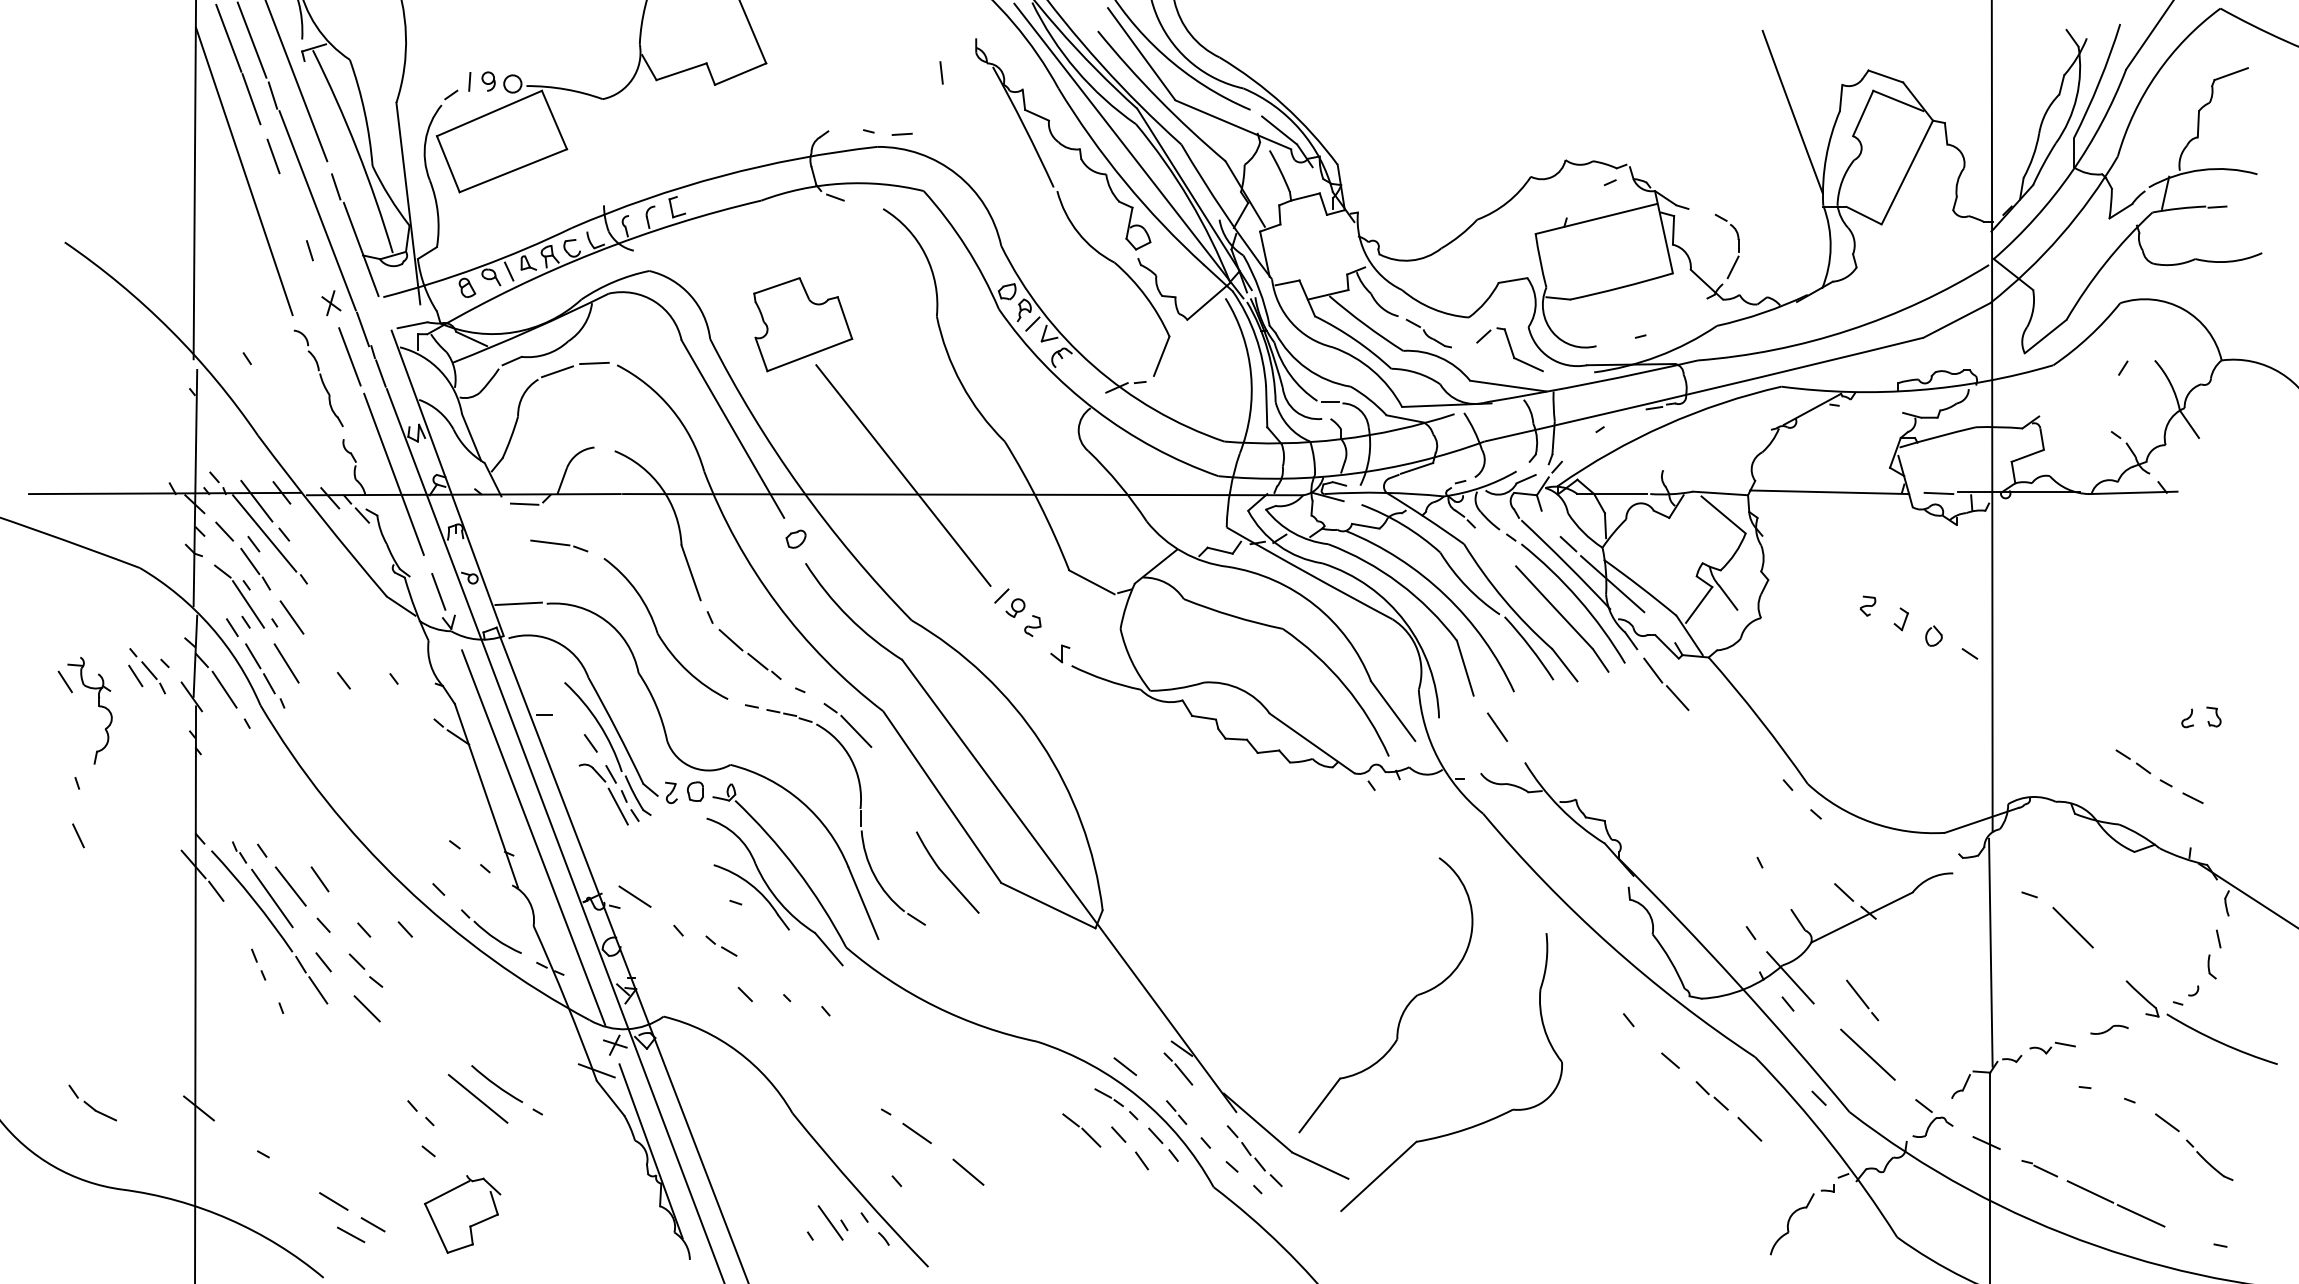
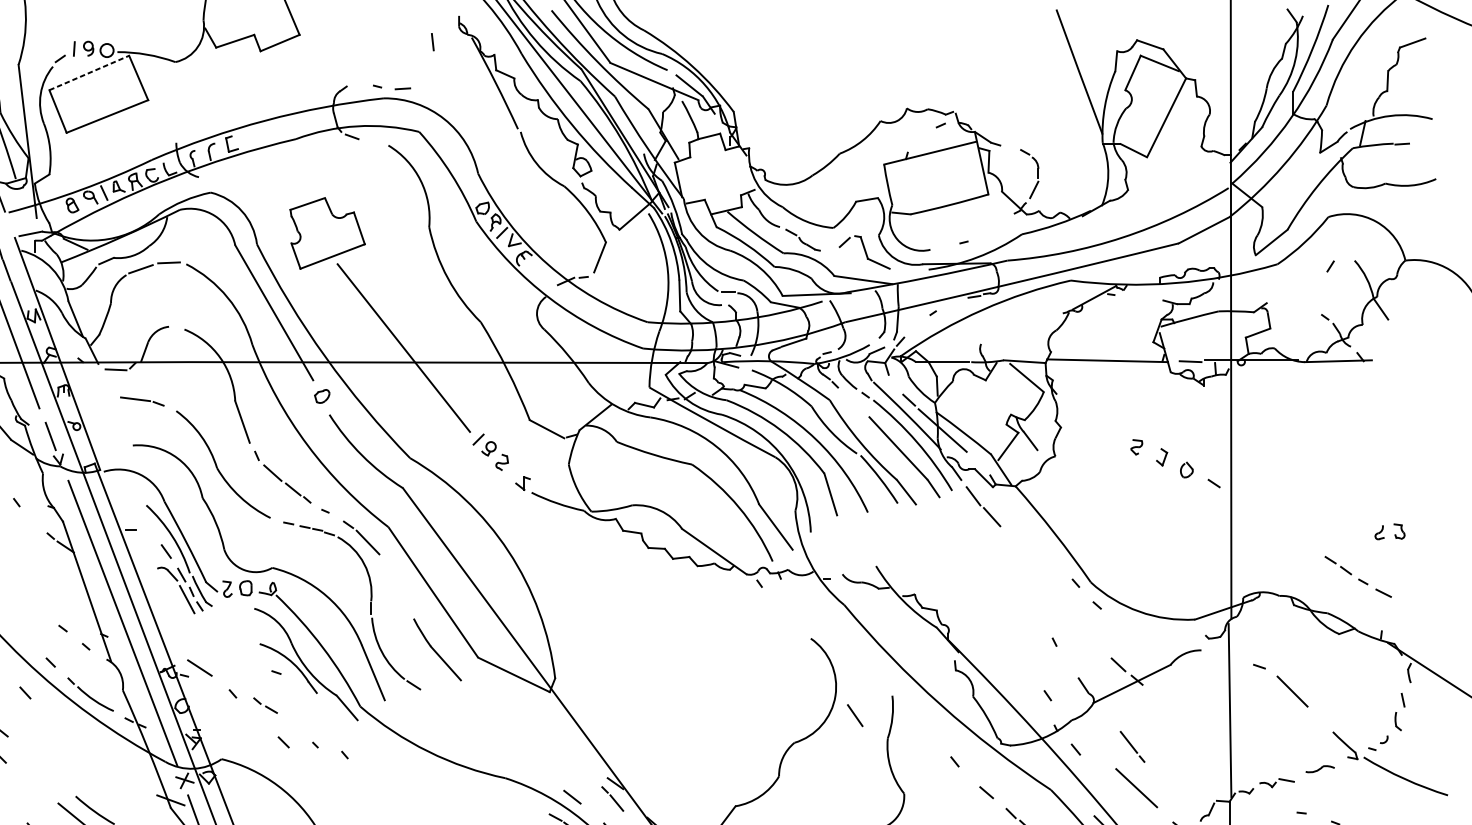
line: (489, 113) -> (89, 72), solid -> dashed
line: (518, 603) -> (111, 445), removed
line: (1497, 726) -> (855, 715), moved
line: (1790, 977) -> (1077, 729), removed

